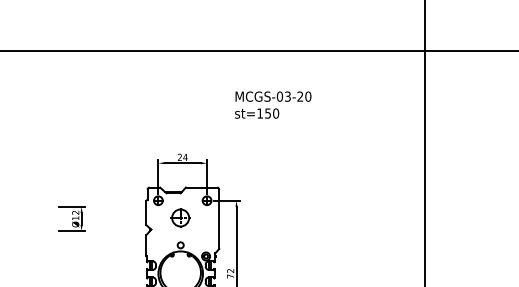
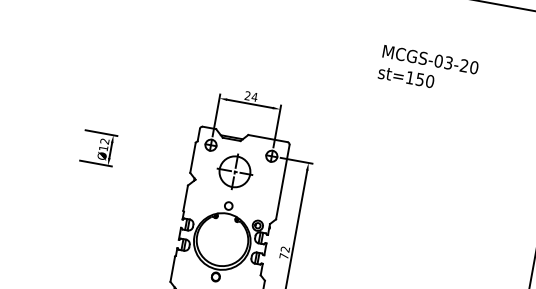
text: (273, 104) -> (428, 69), moved
part: (180, 217) -> (234, 171), size x1.43

